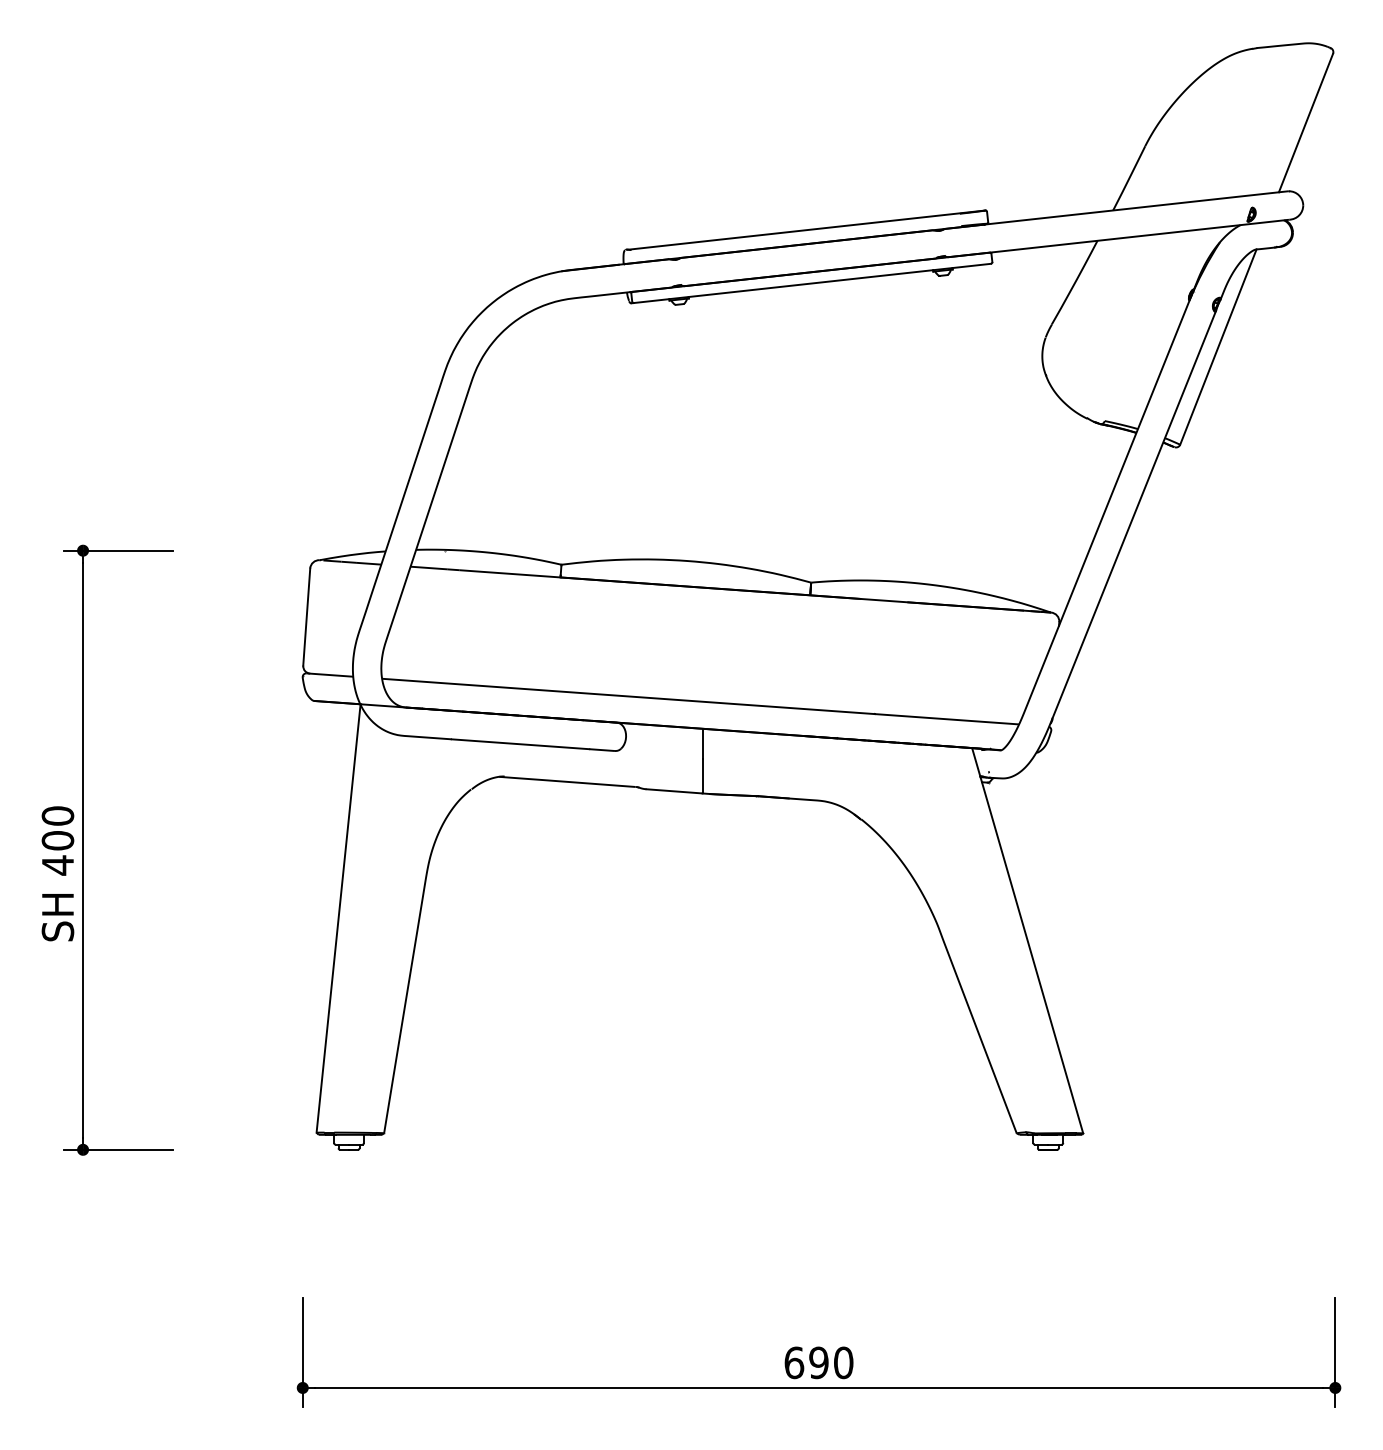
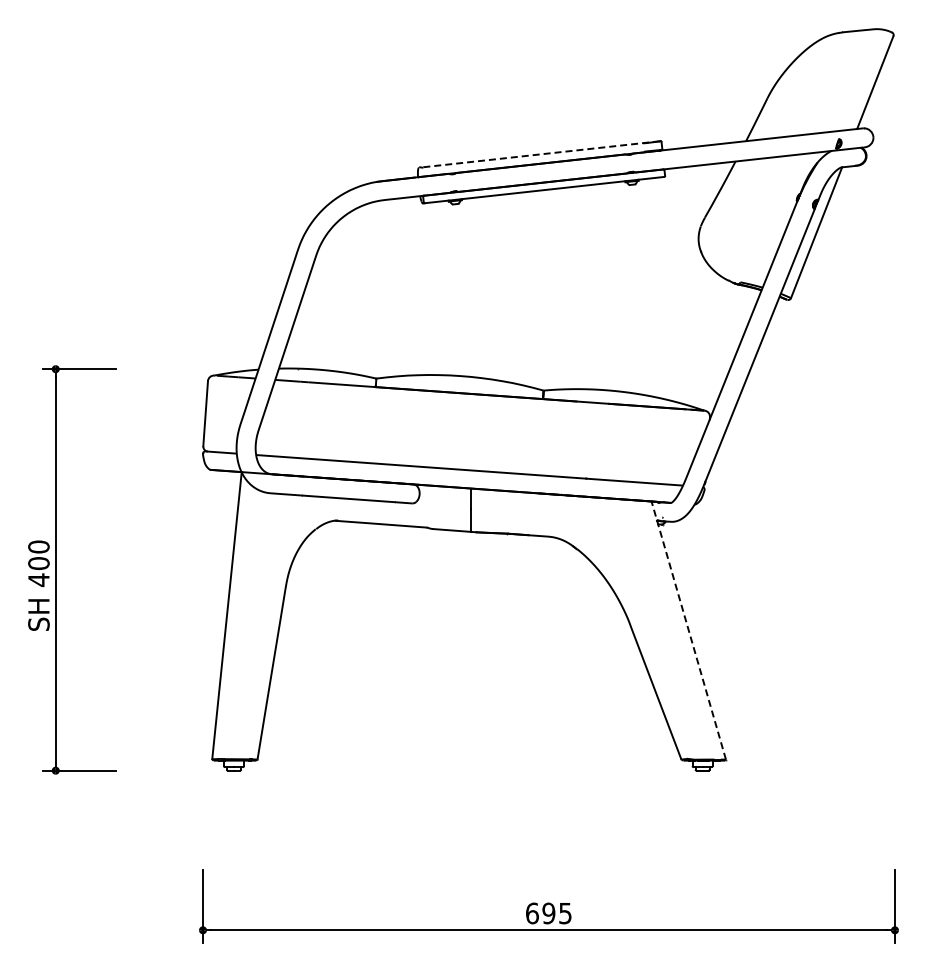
line: (804, 230) -> (539, 154), solid -> dashed
line: (1027, 940) -> (688, 630), solid -> dashed
text: (843, 1362) -> (565, 913), 690 -> 695

